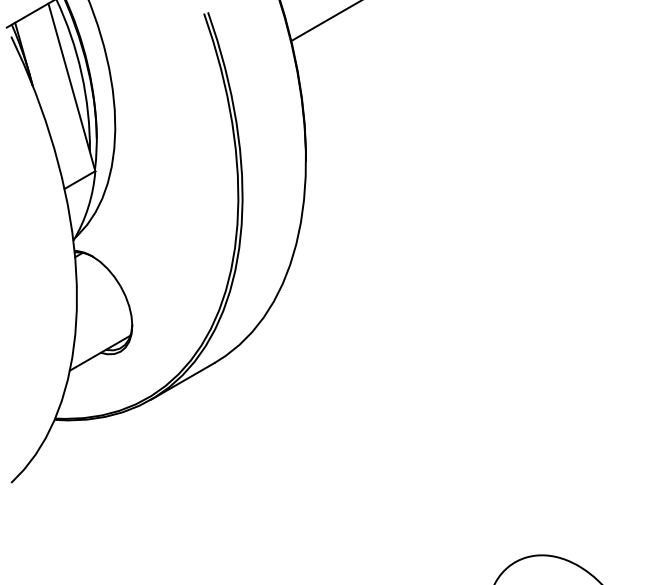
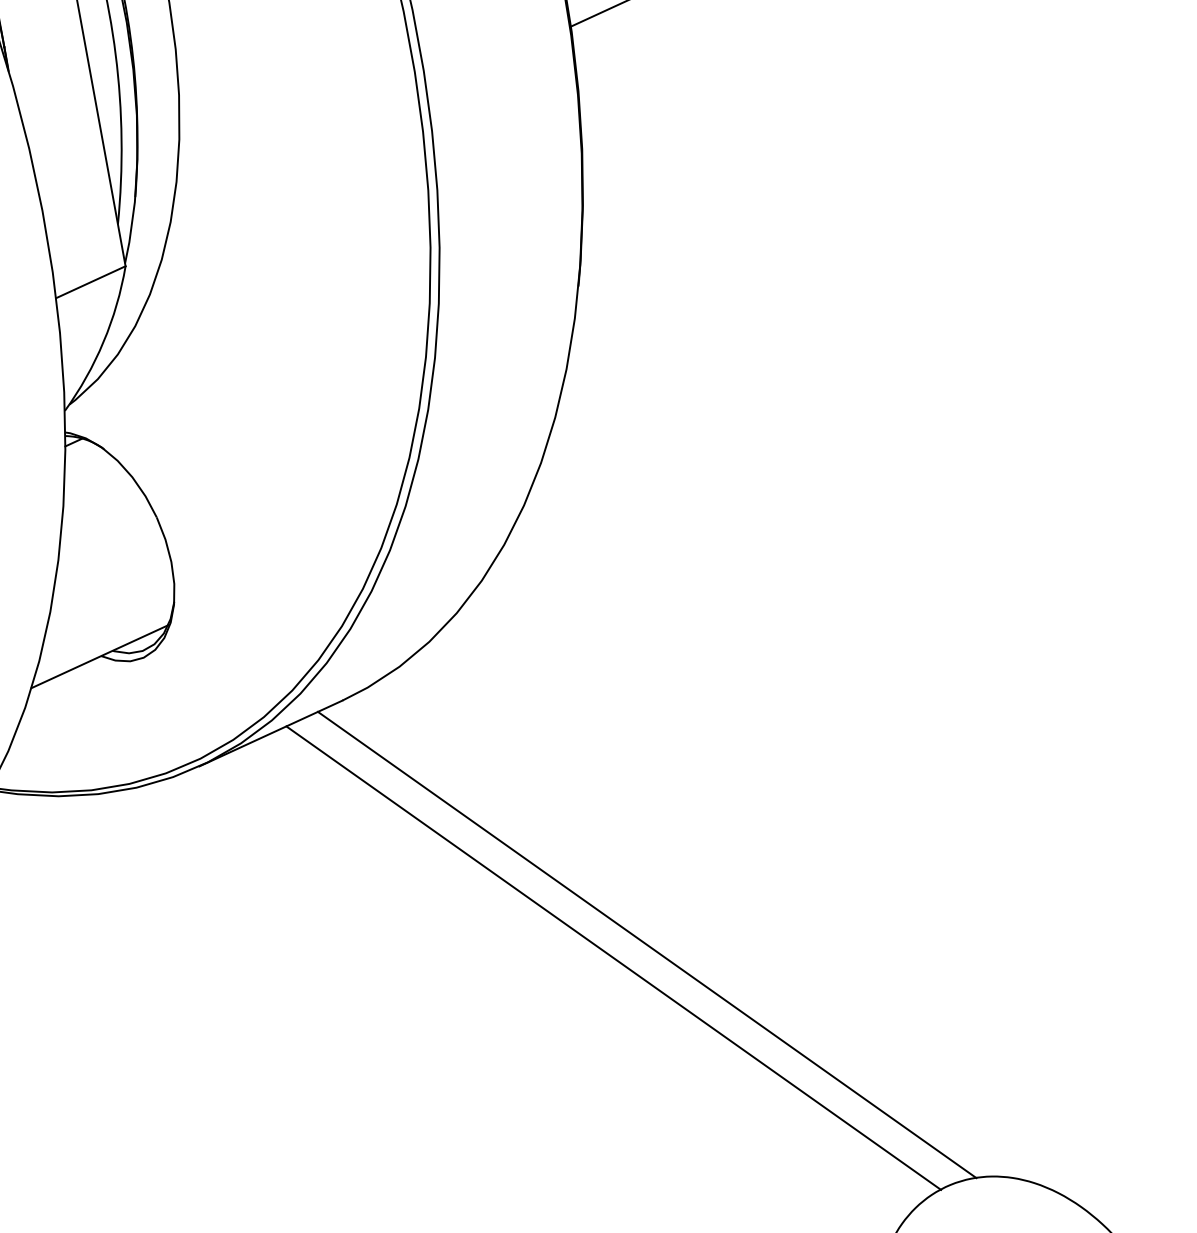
line: (365, 463) -> (645, 945), added
line: (350, 470) -> (612, 957), added

